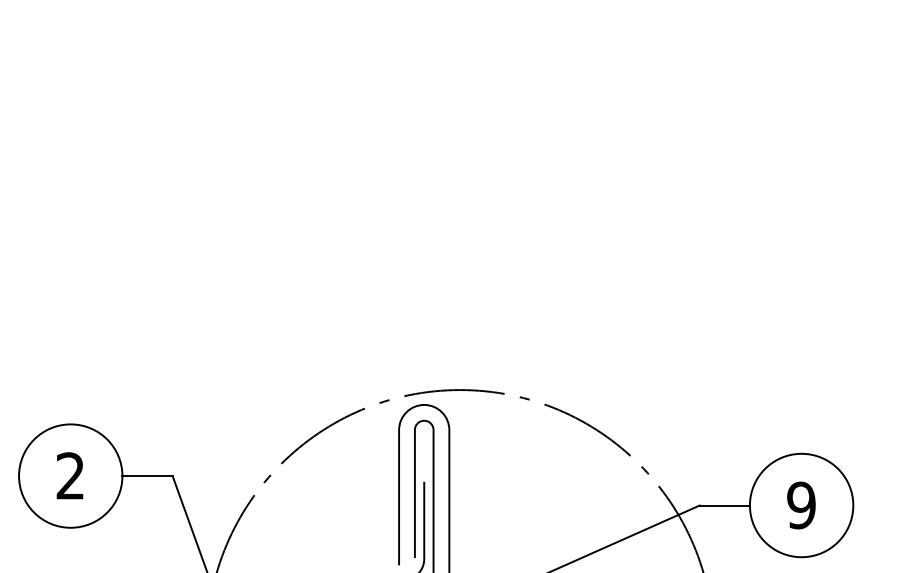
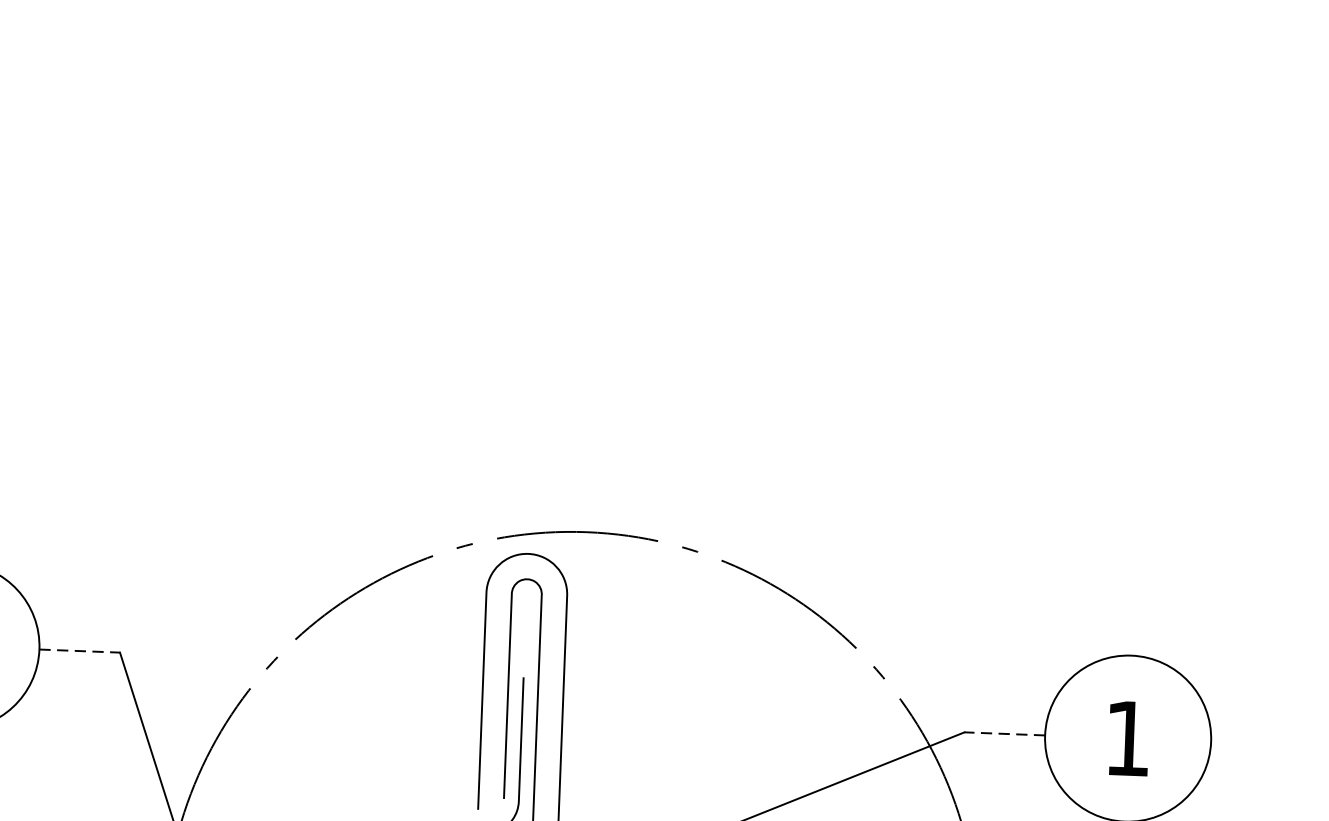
line: (148, 476) -> (81, 651), solid -> dashed
line: (724, 505) -> (1004, 733), solid -> dashed
text: (801, 505) -> (1127, 738), 9 -> 1

